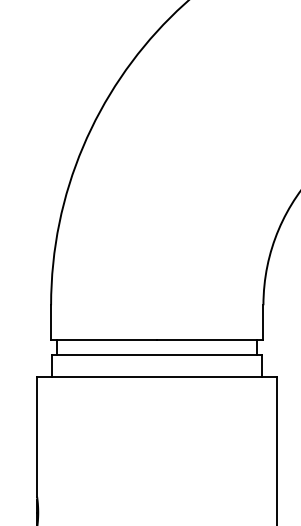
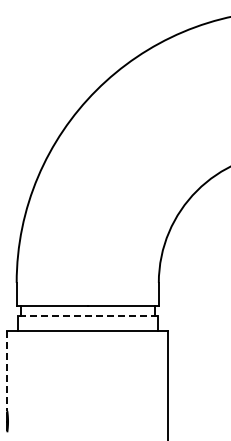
line: (156, 355) -> (87, 316), solid -> dashed
line: (37, 437) -> (7, 371), solid -> dashed

